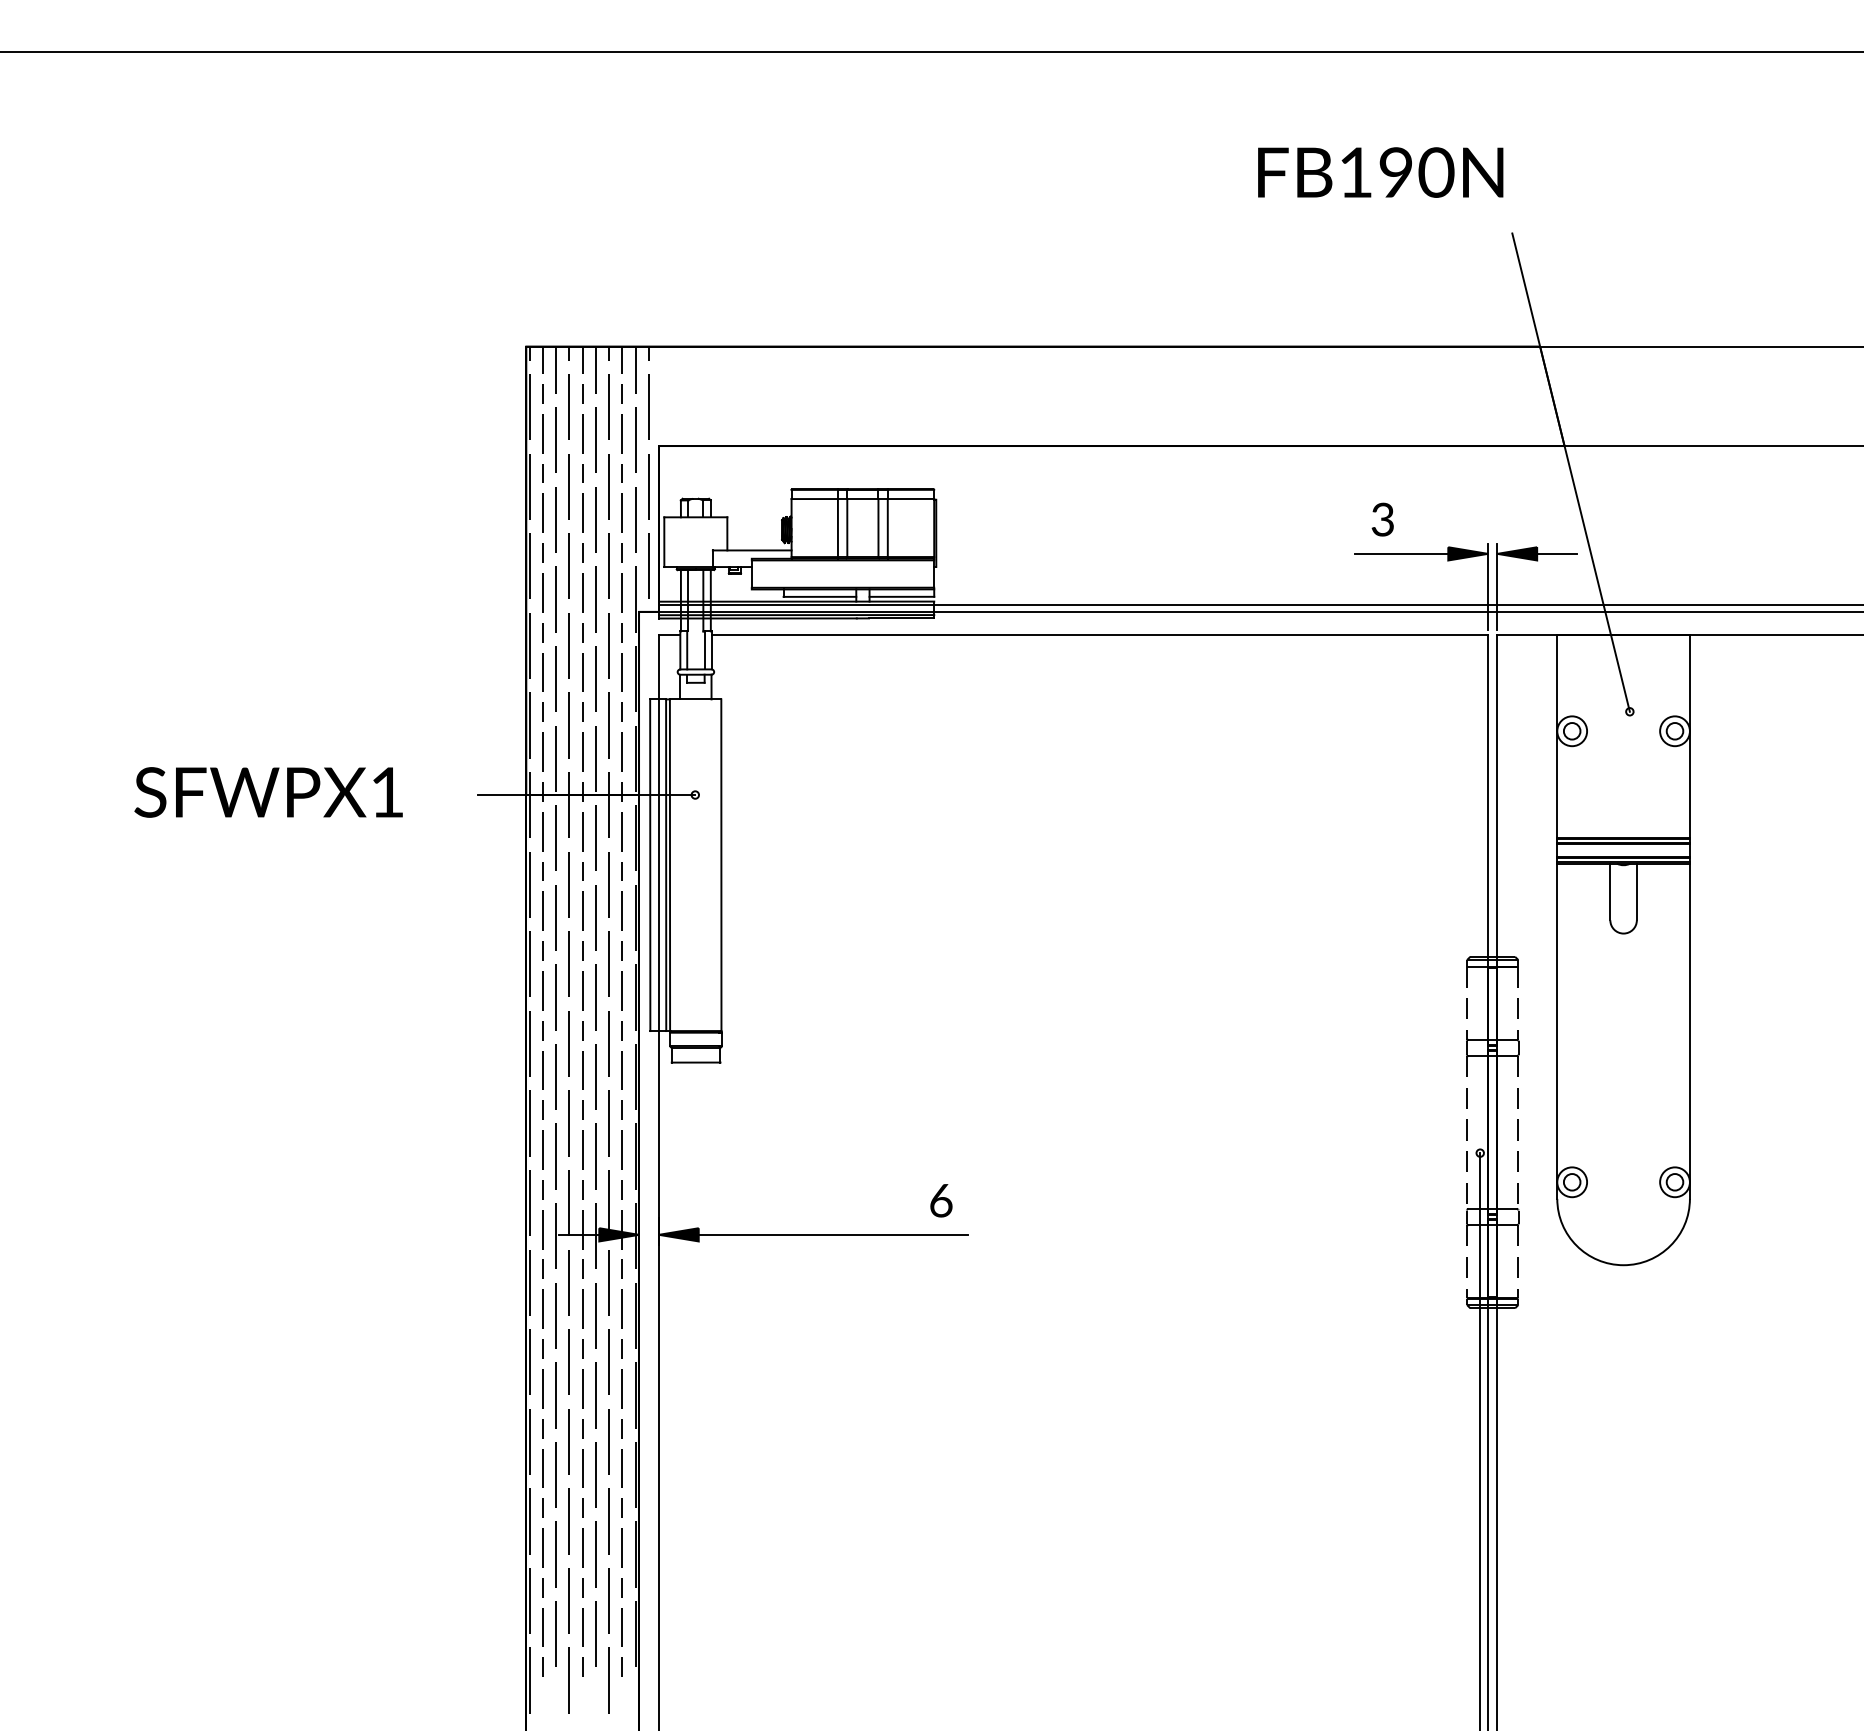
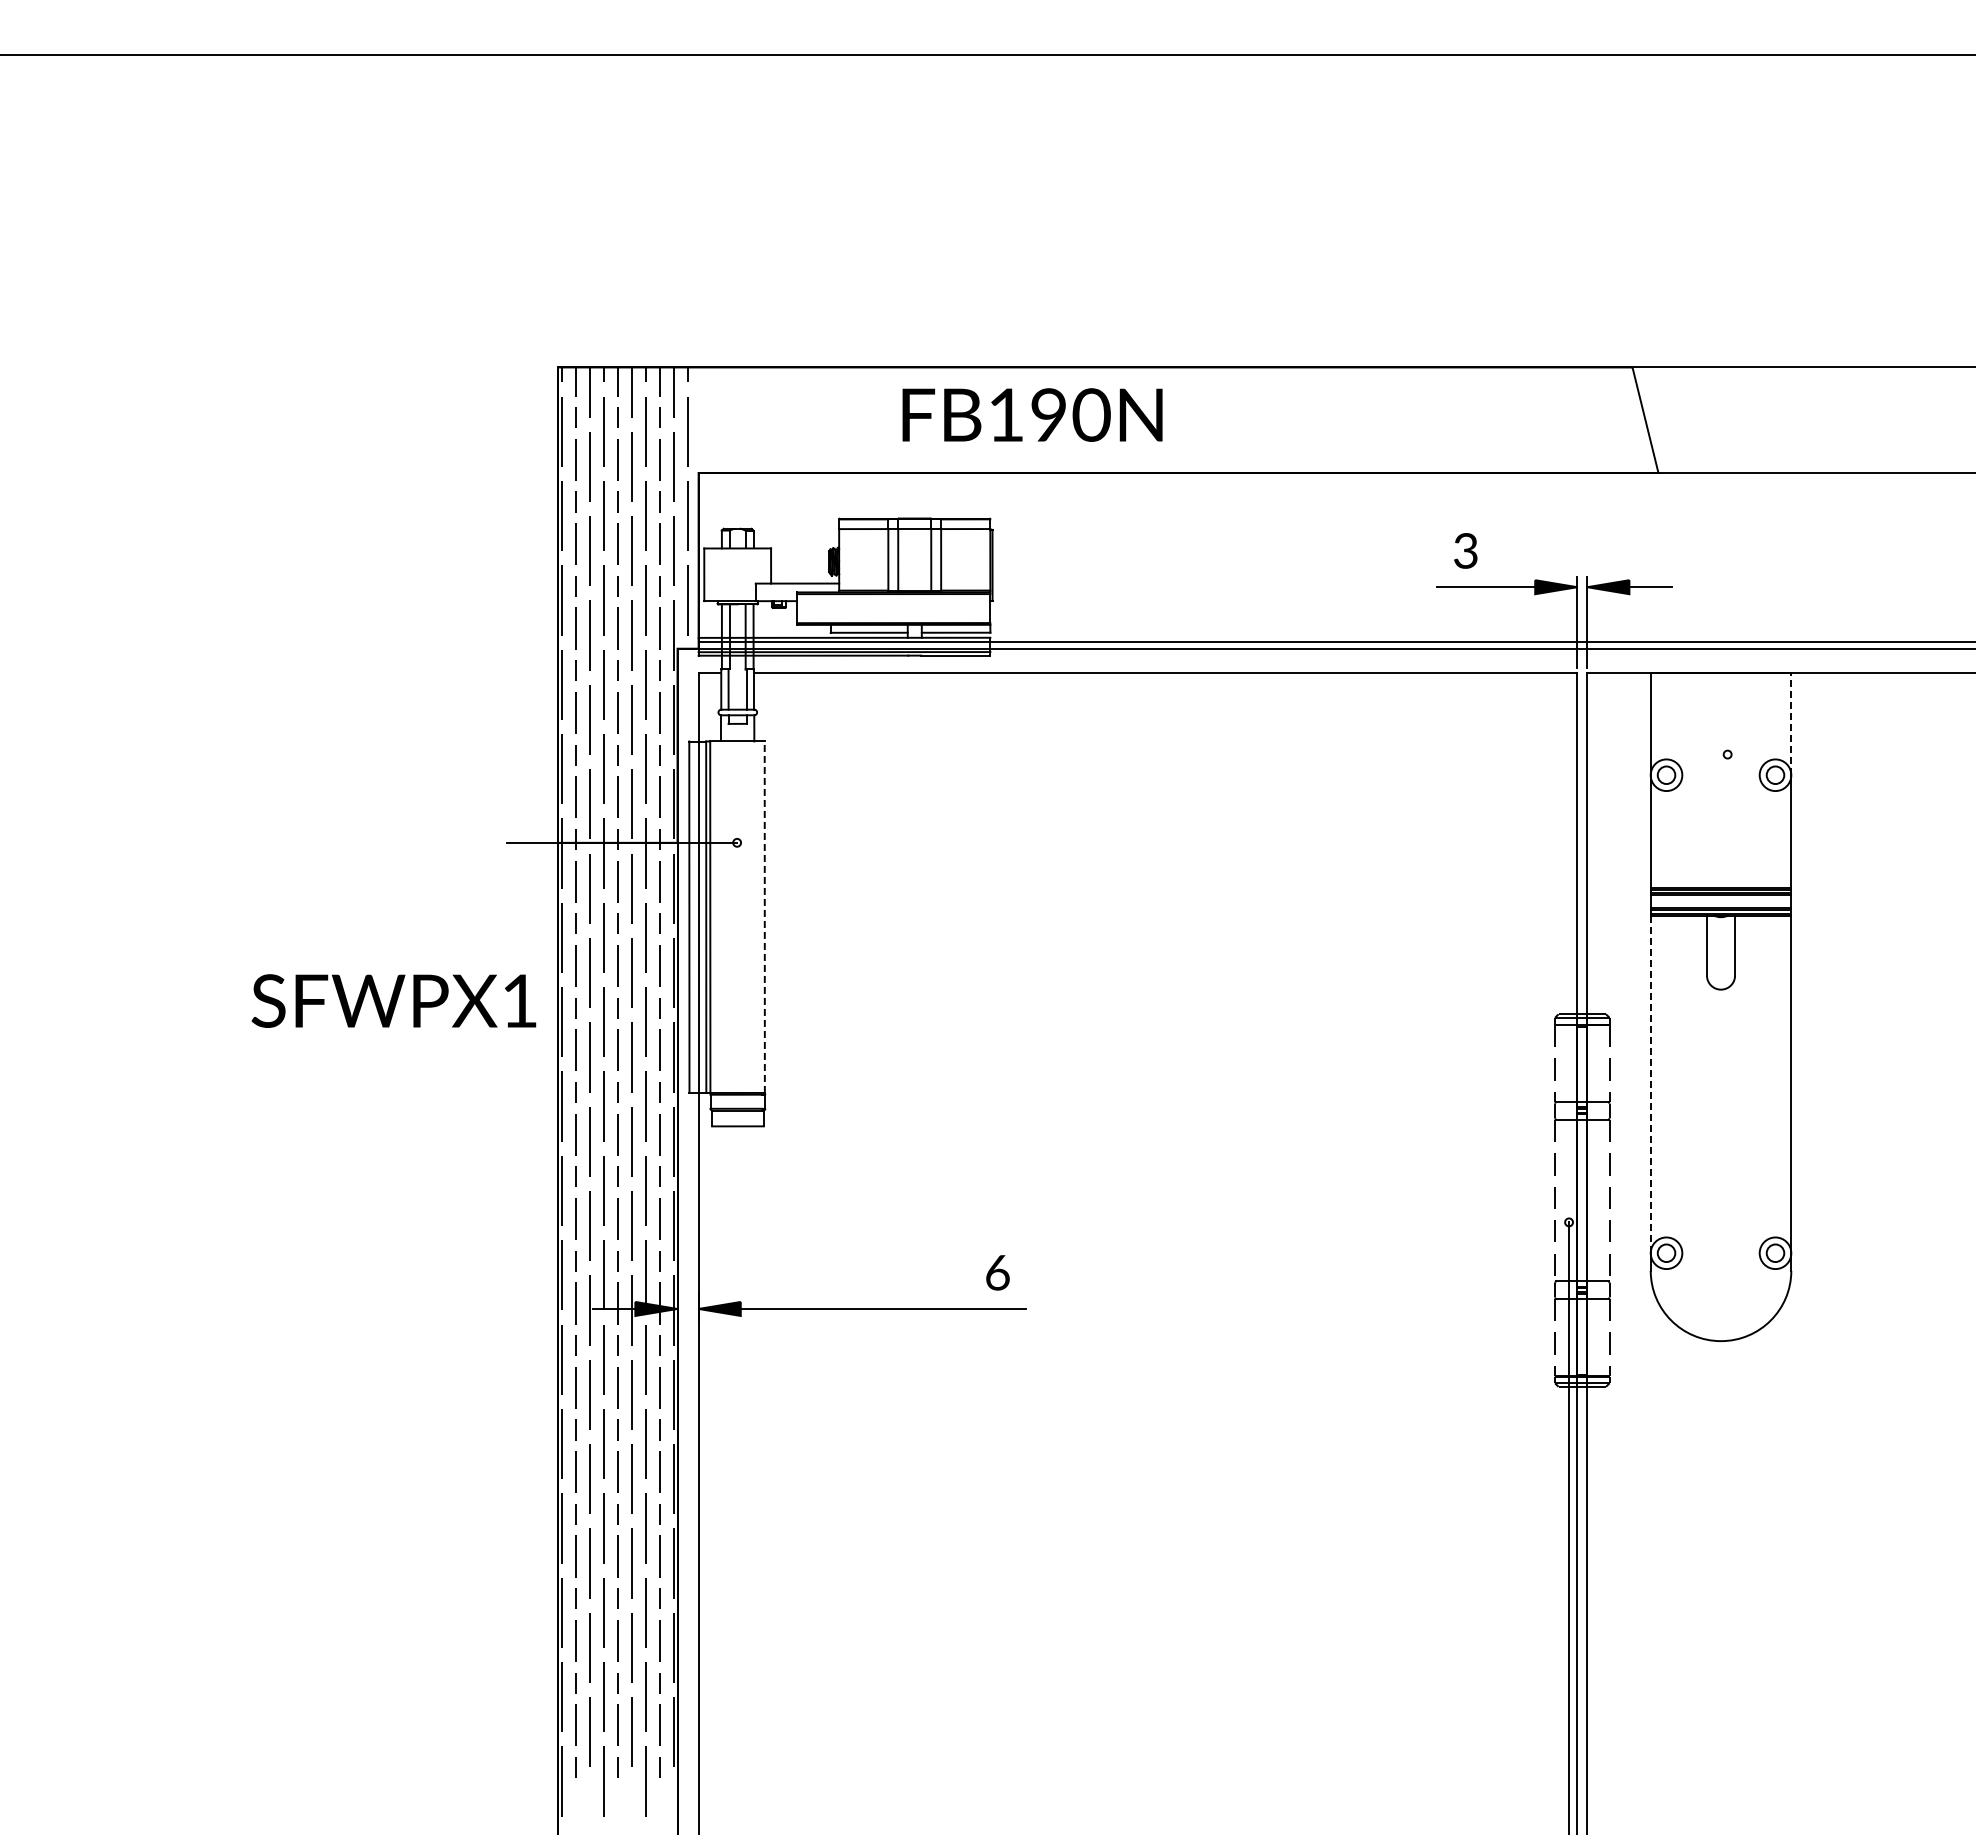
text: (1380, 172) -> (1032, 414), moved
line: (1571, 472) -> (1665, 500), removed
line: (1690, 683) -> (1791, 724), solid -> dashed
text: (268, 791) -> (393, 1000), moved
line: (721, 865) -> (764, 917), solid -> dashed
line: (1557, 1023) -> (1650, 1084), solid -> dashed

